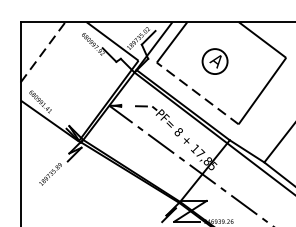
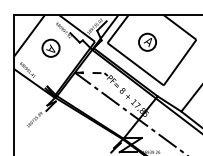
line: (43, 53) -> (29, 36), dashed -> solid
part: (73, 69) -> (50, 47), added
line: (197, 92) -> (135, 63), dashed -> solid

